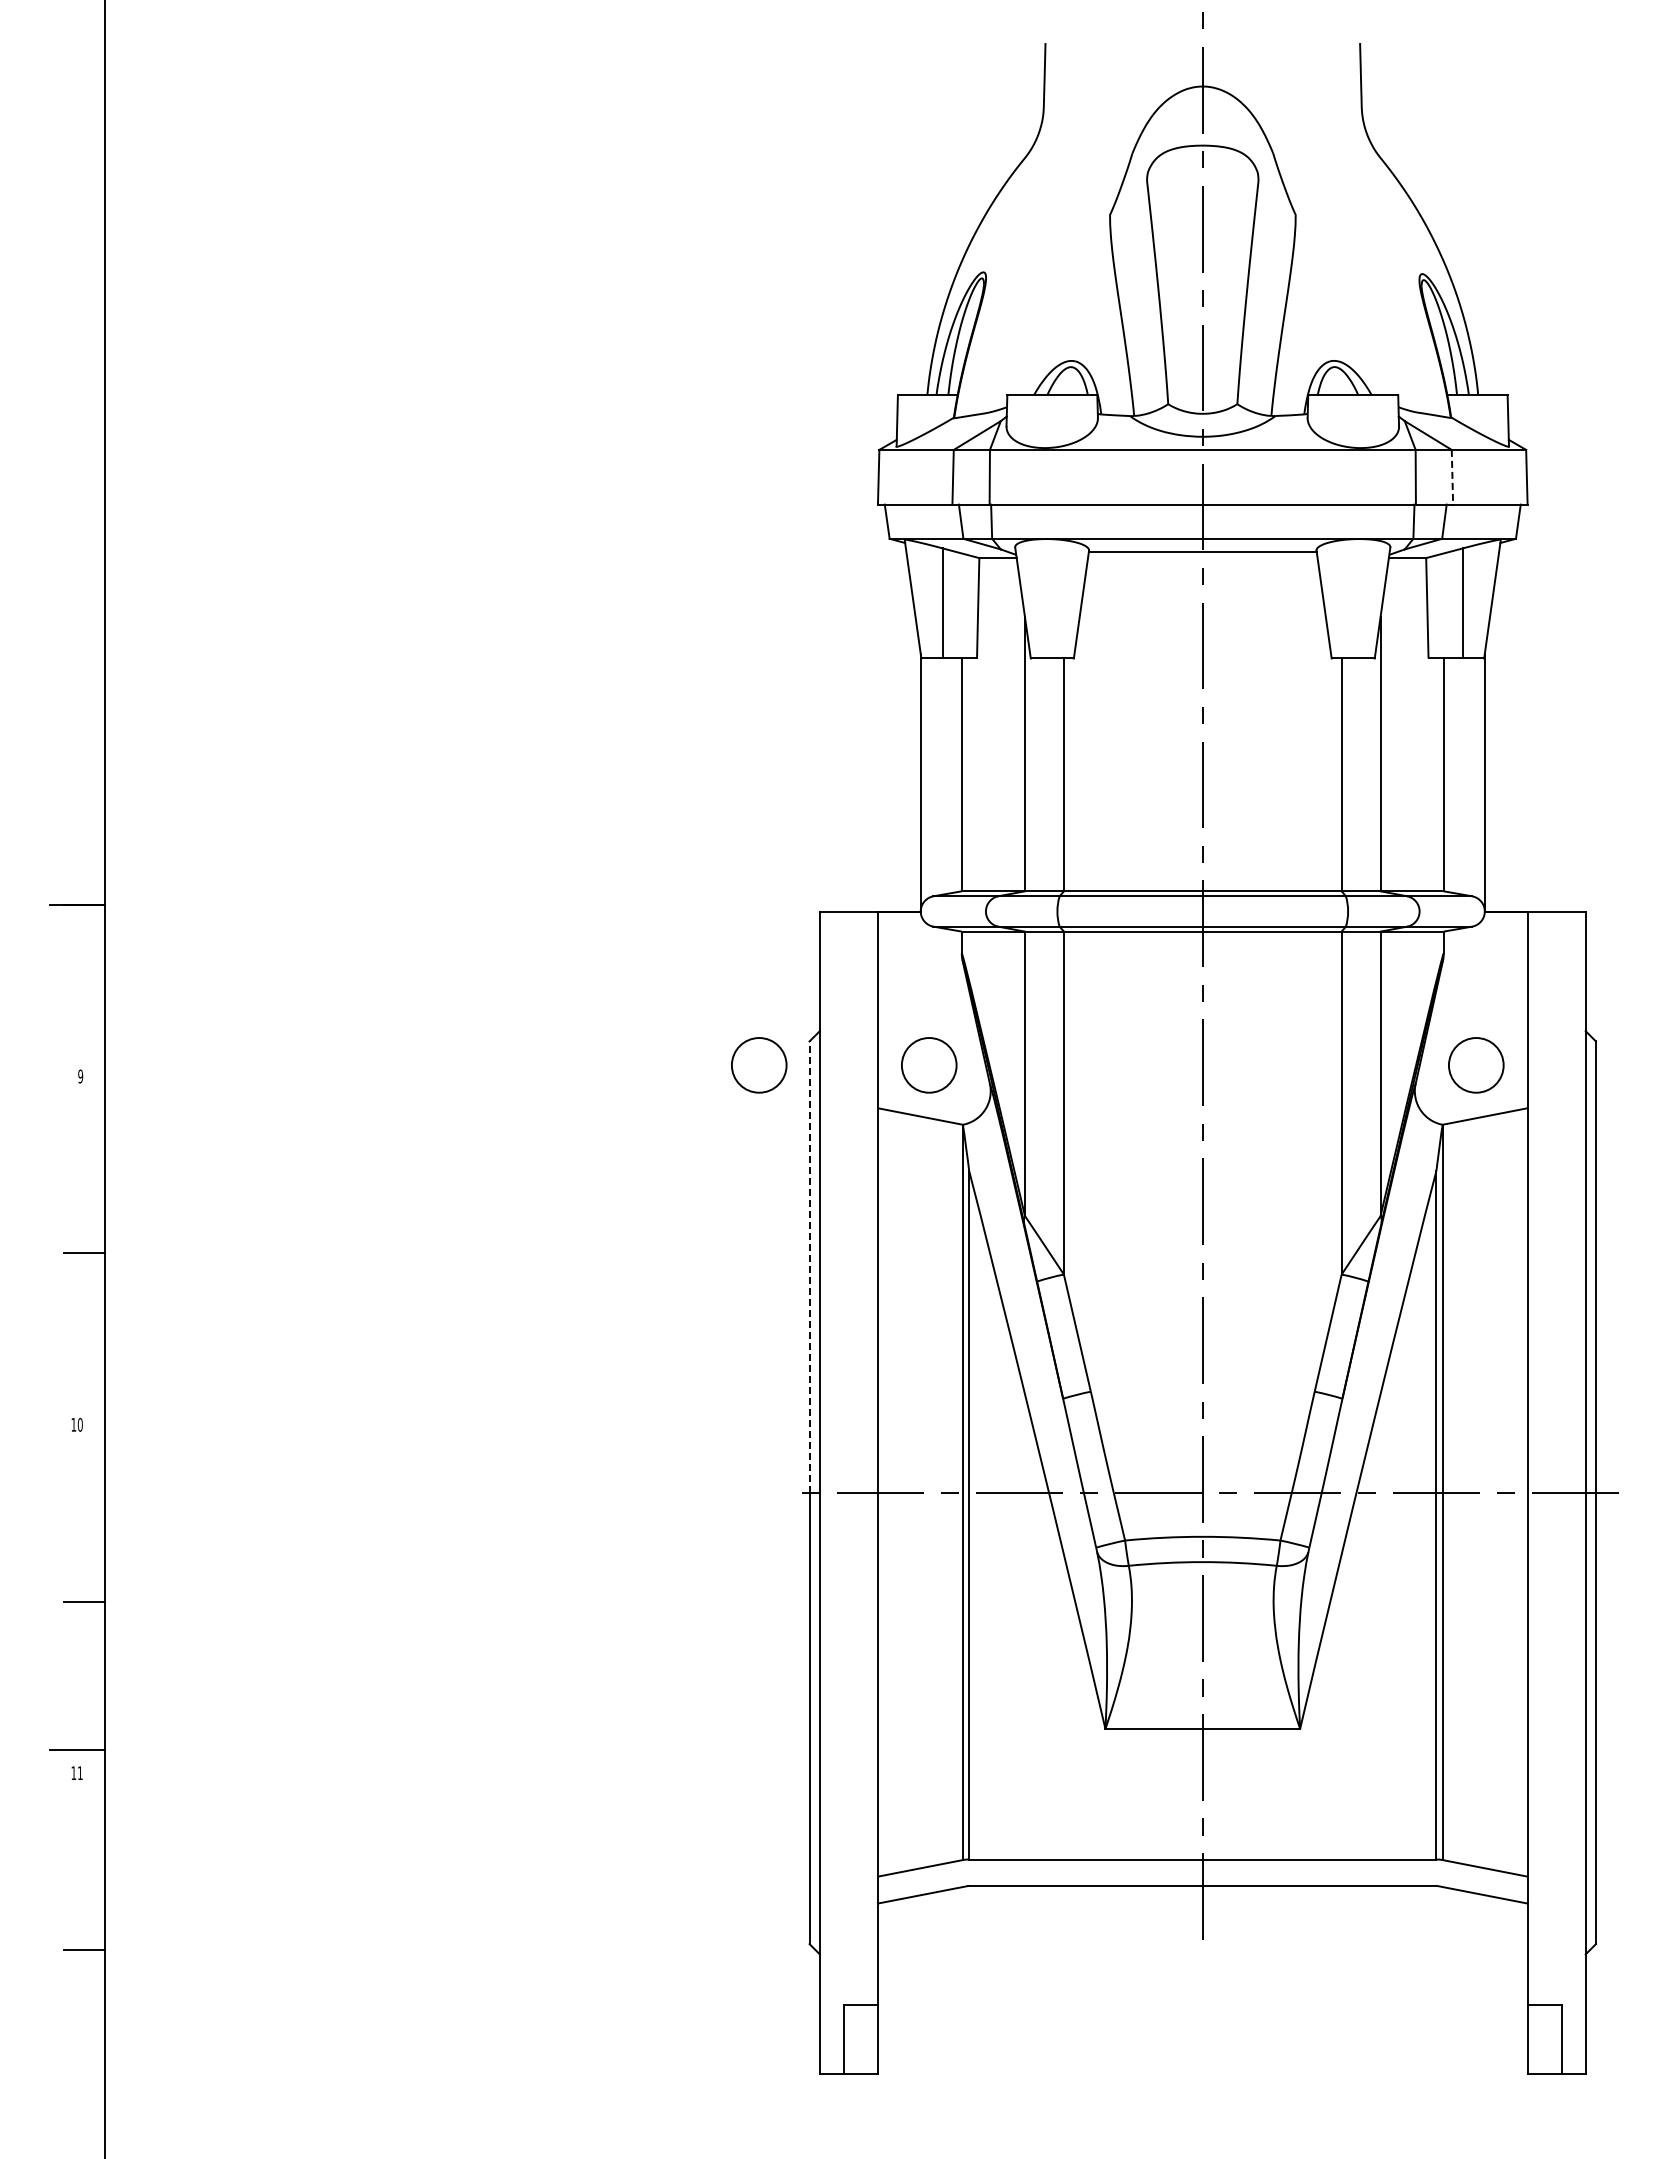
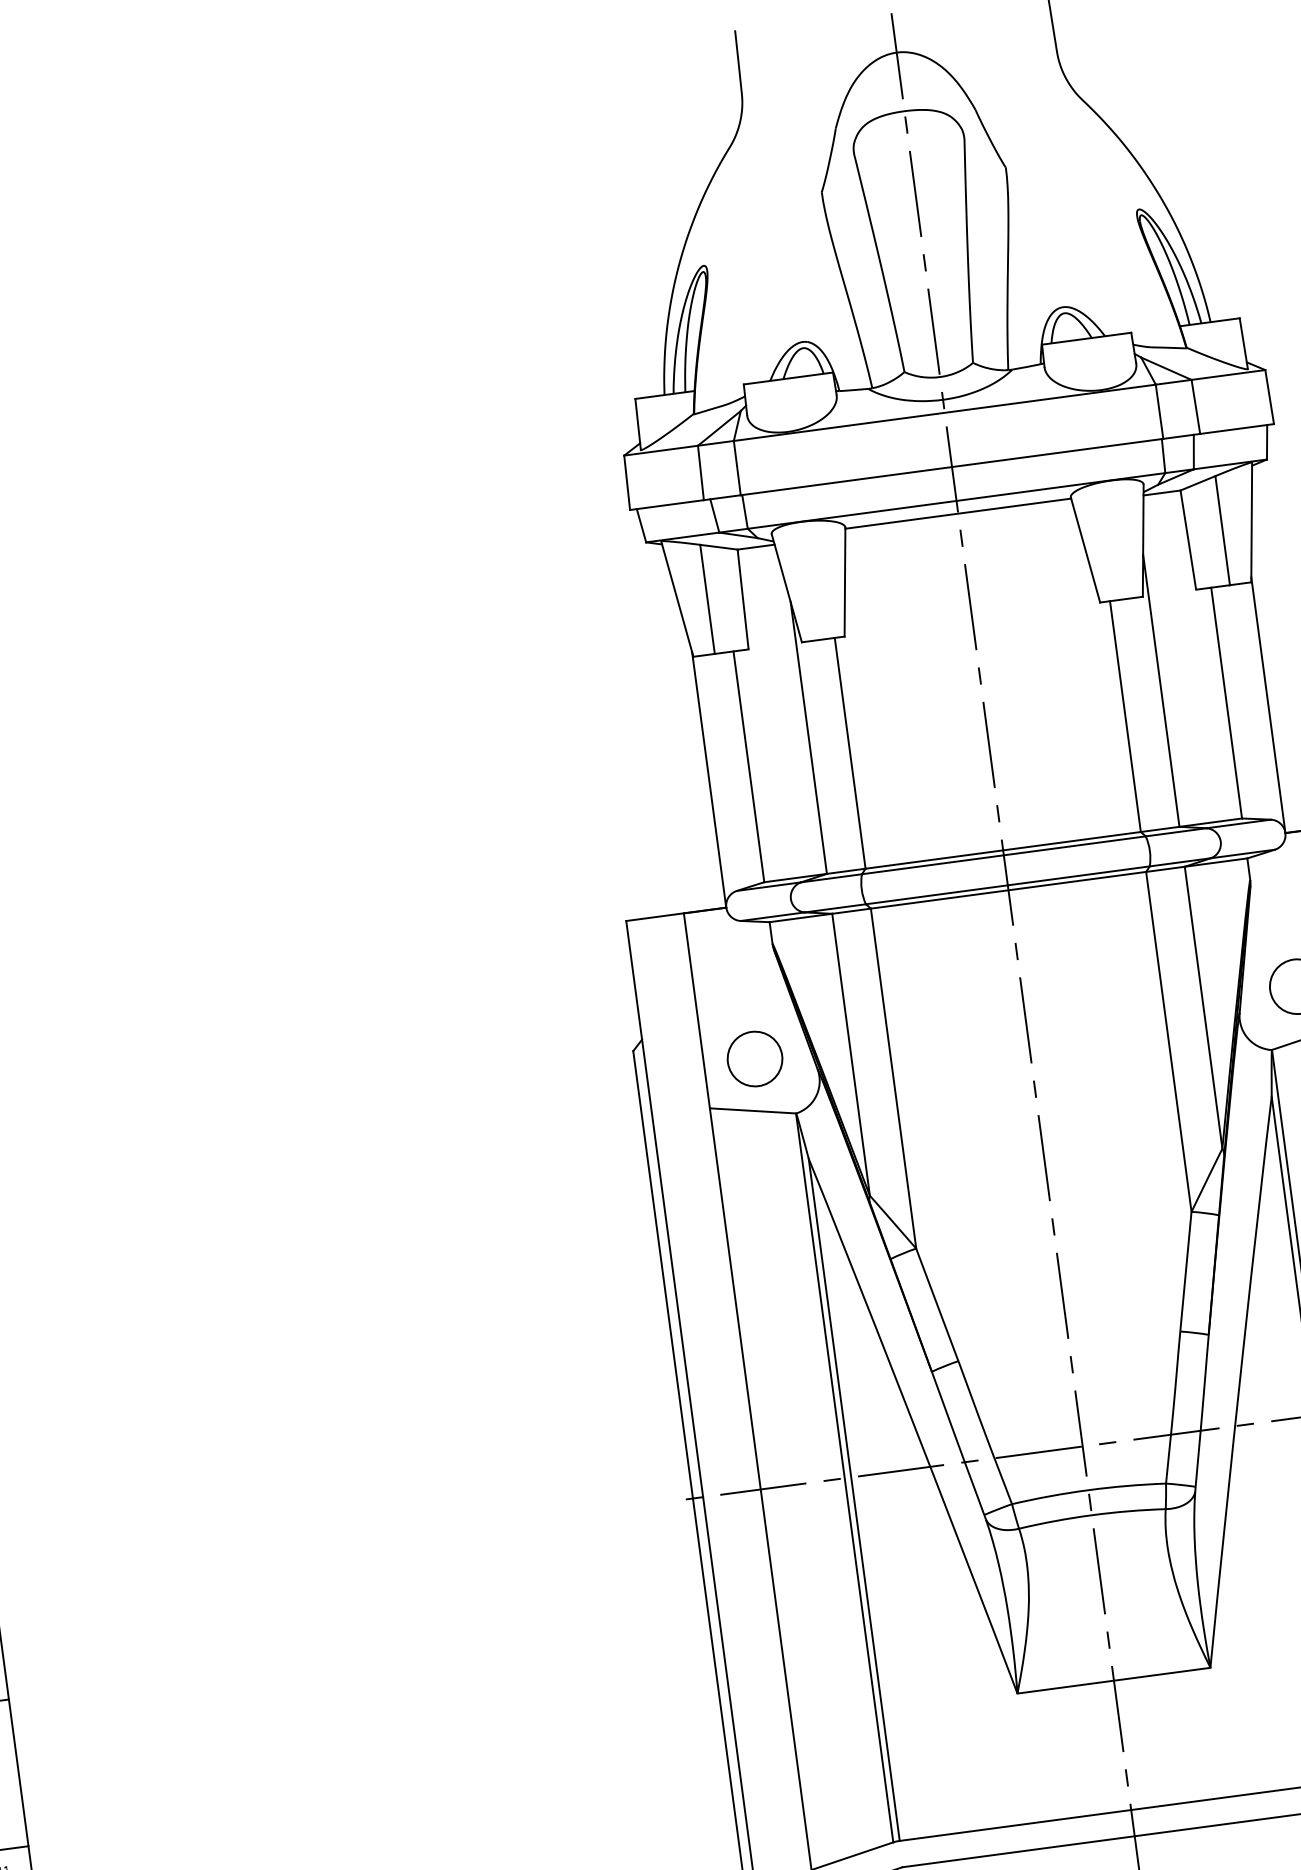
line: (1452, 477) -> (1195, 407), dashed -> solid
circle: (759, 1065) -> (586, 1081), removed
line: (809, 1267) -> (663, 1275), dashed -> solid

